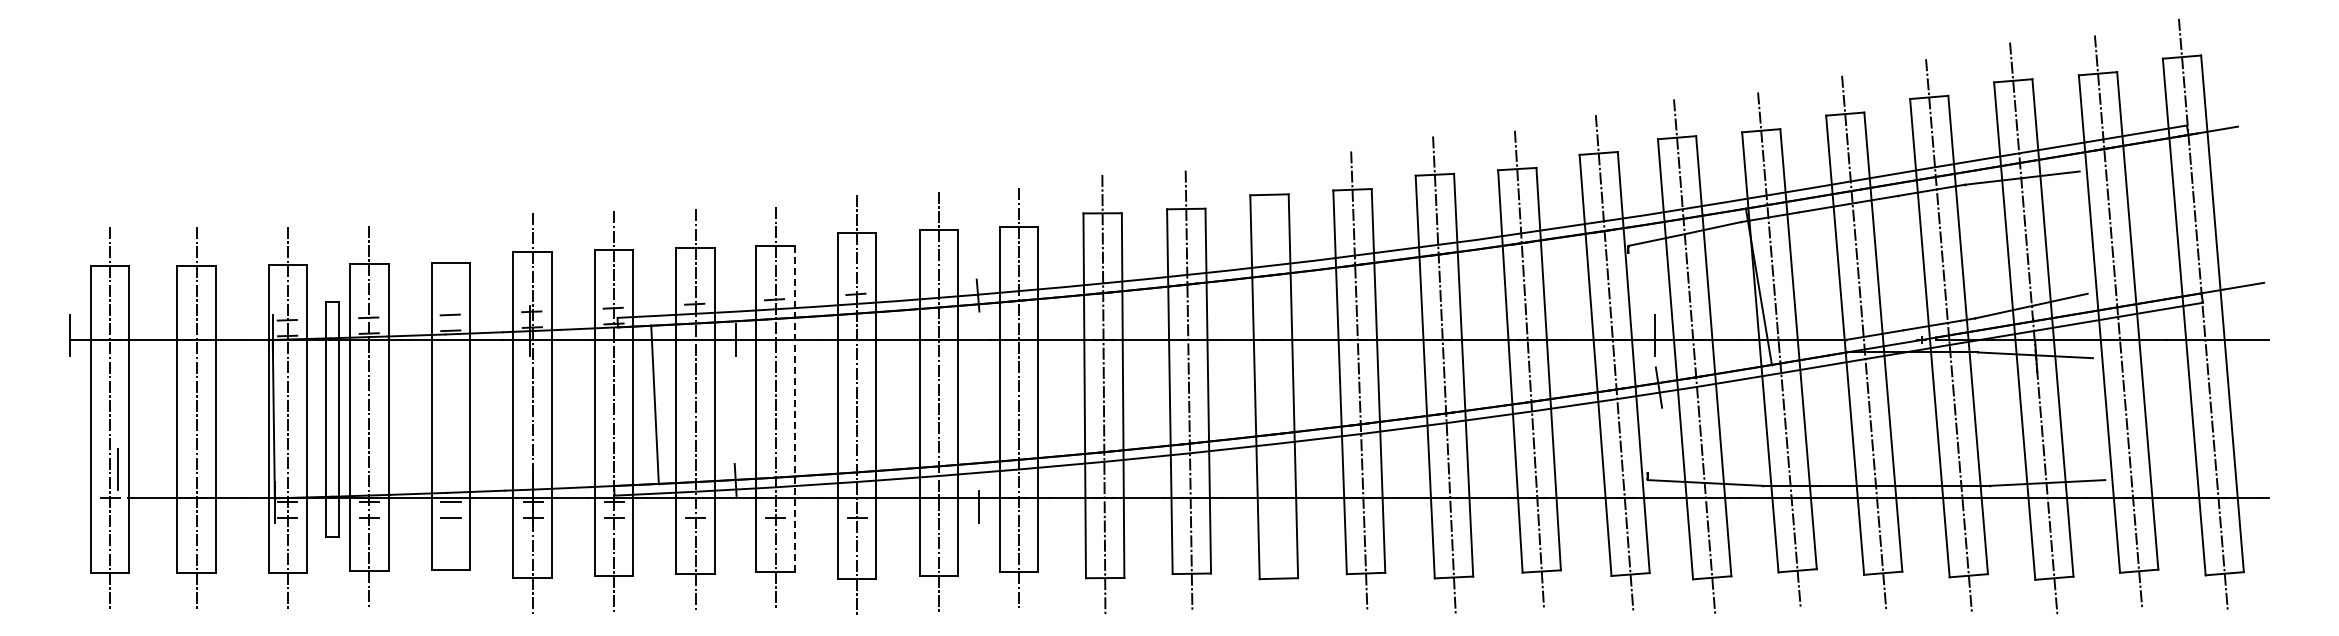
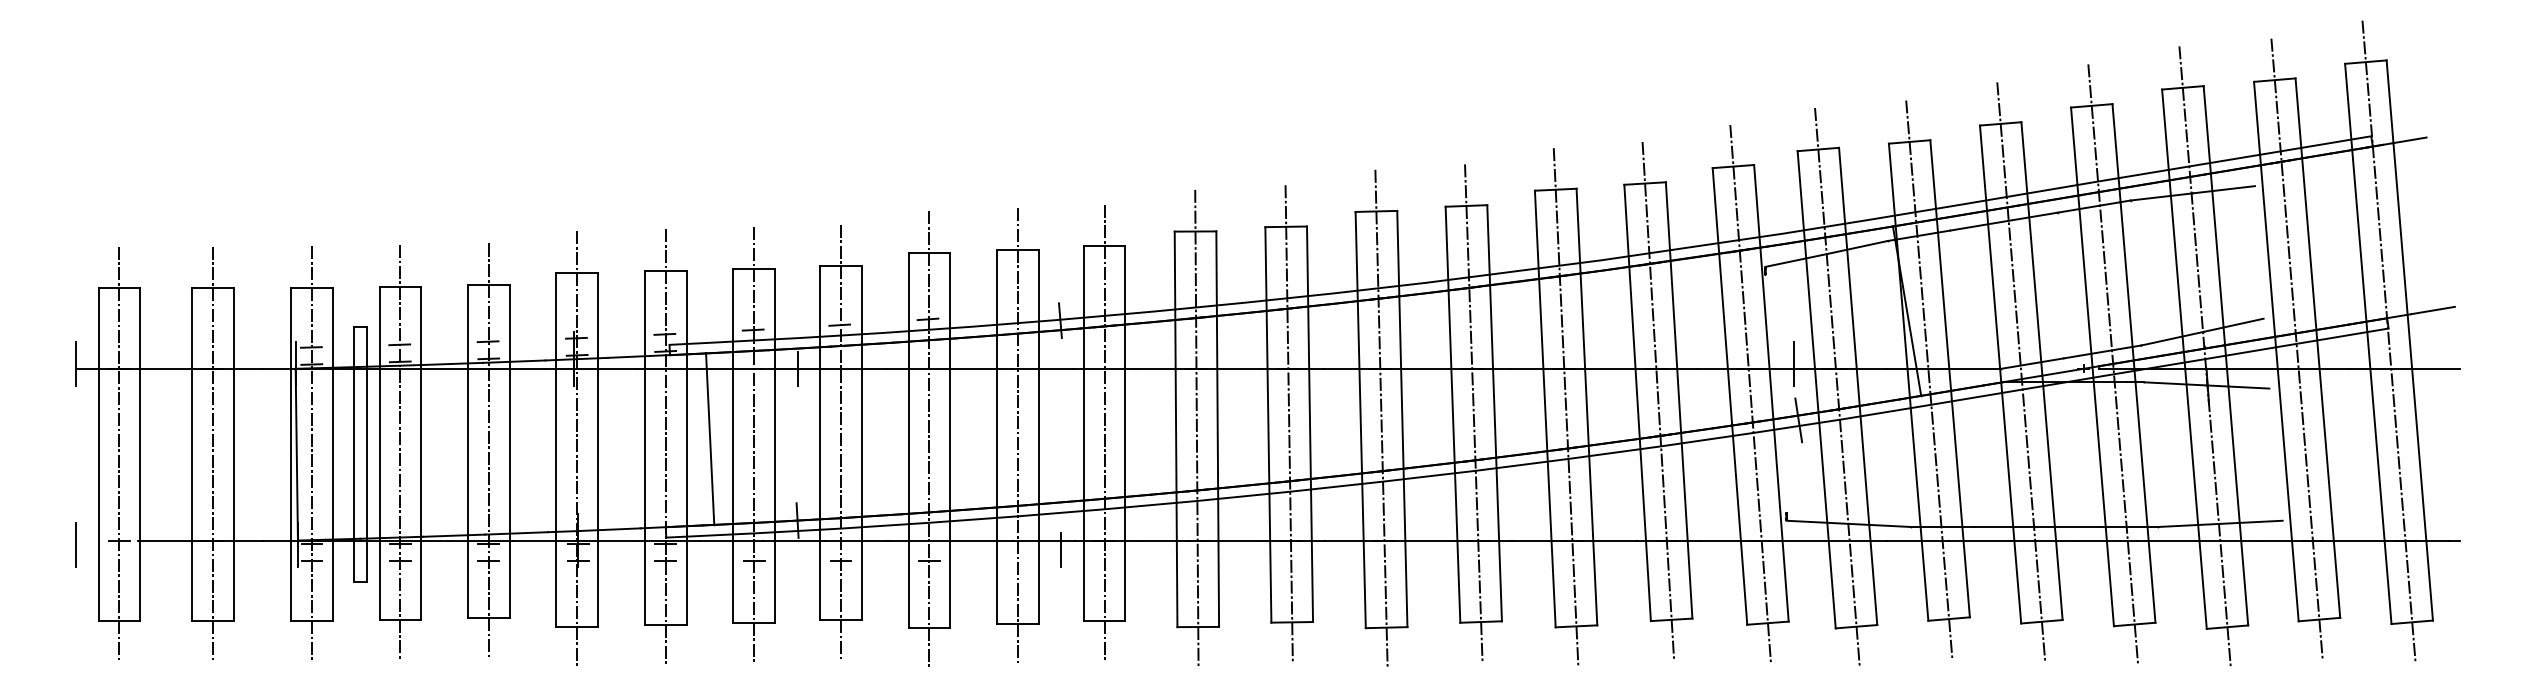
line: (1273, 386) -> (1380, 419), added
line: (794, 408) -> (861, 443), dashed -> solid
line: (450, 416) -> (488, 451), added
line: (117, 469) -> (75, 545), moved

